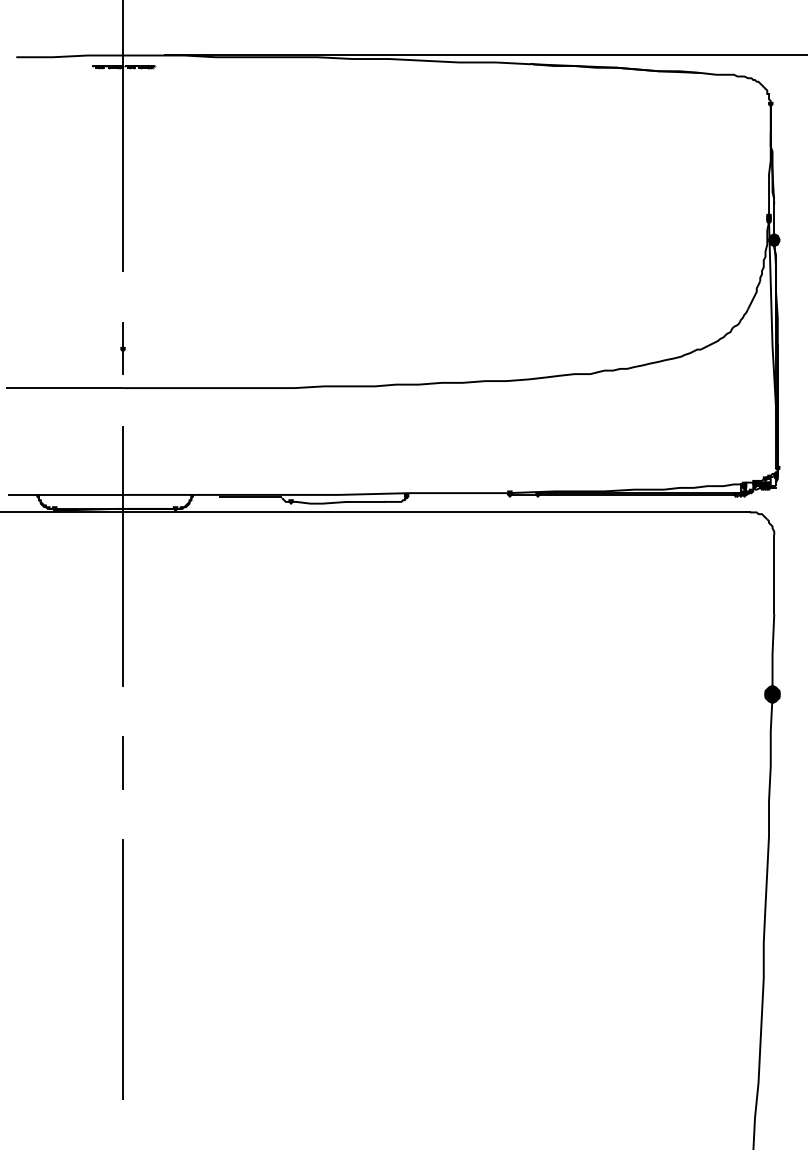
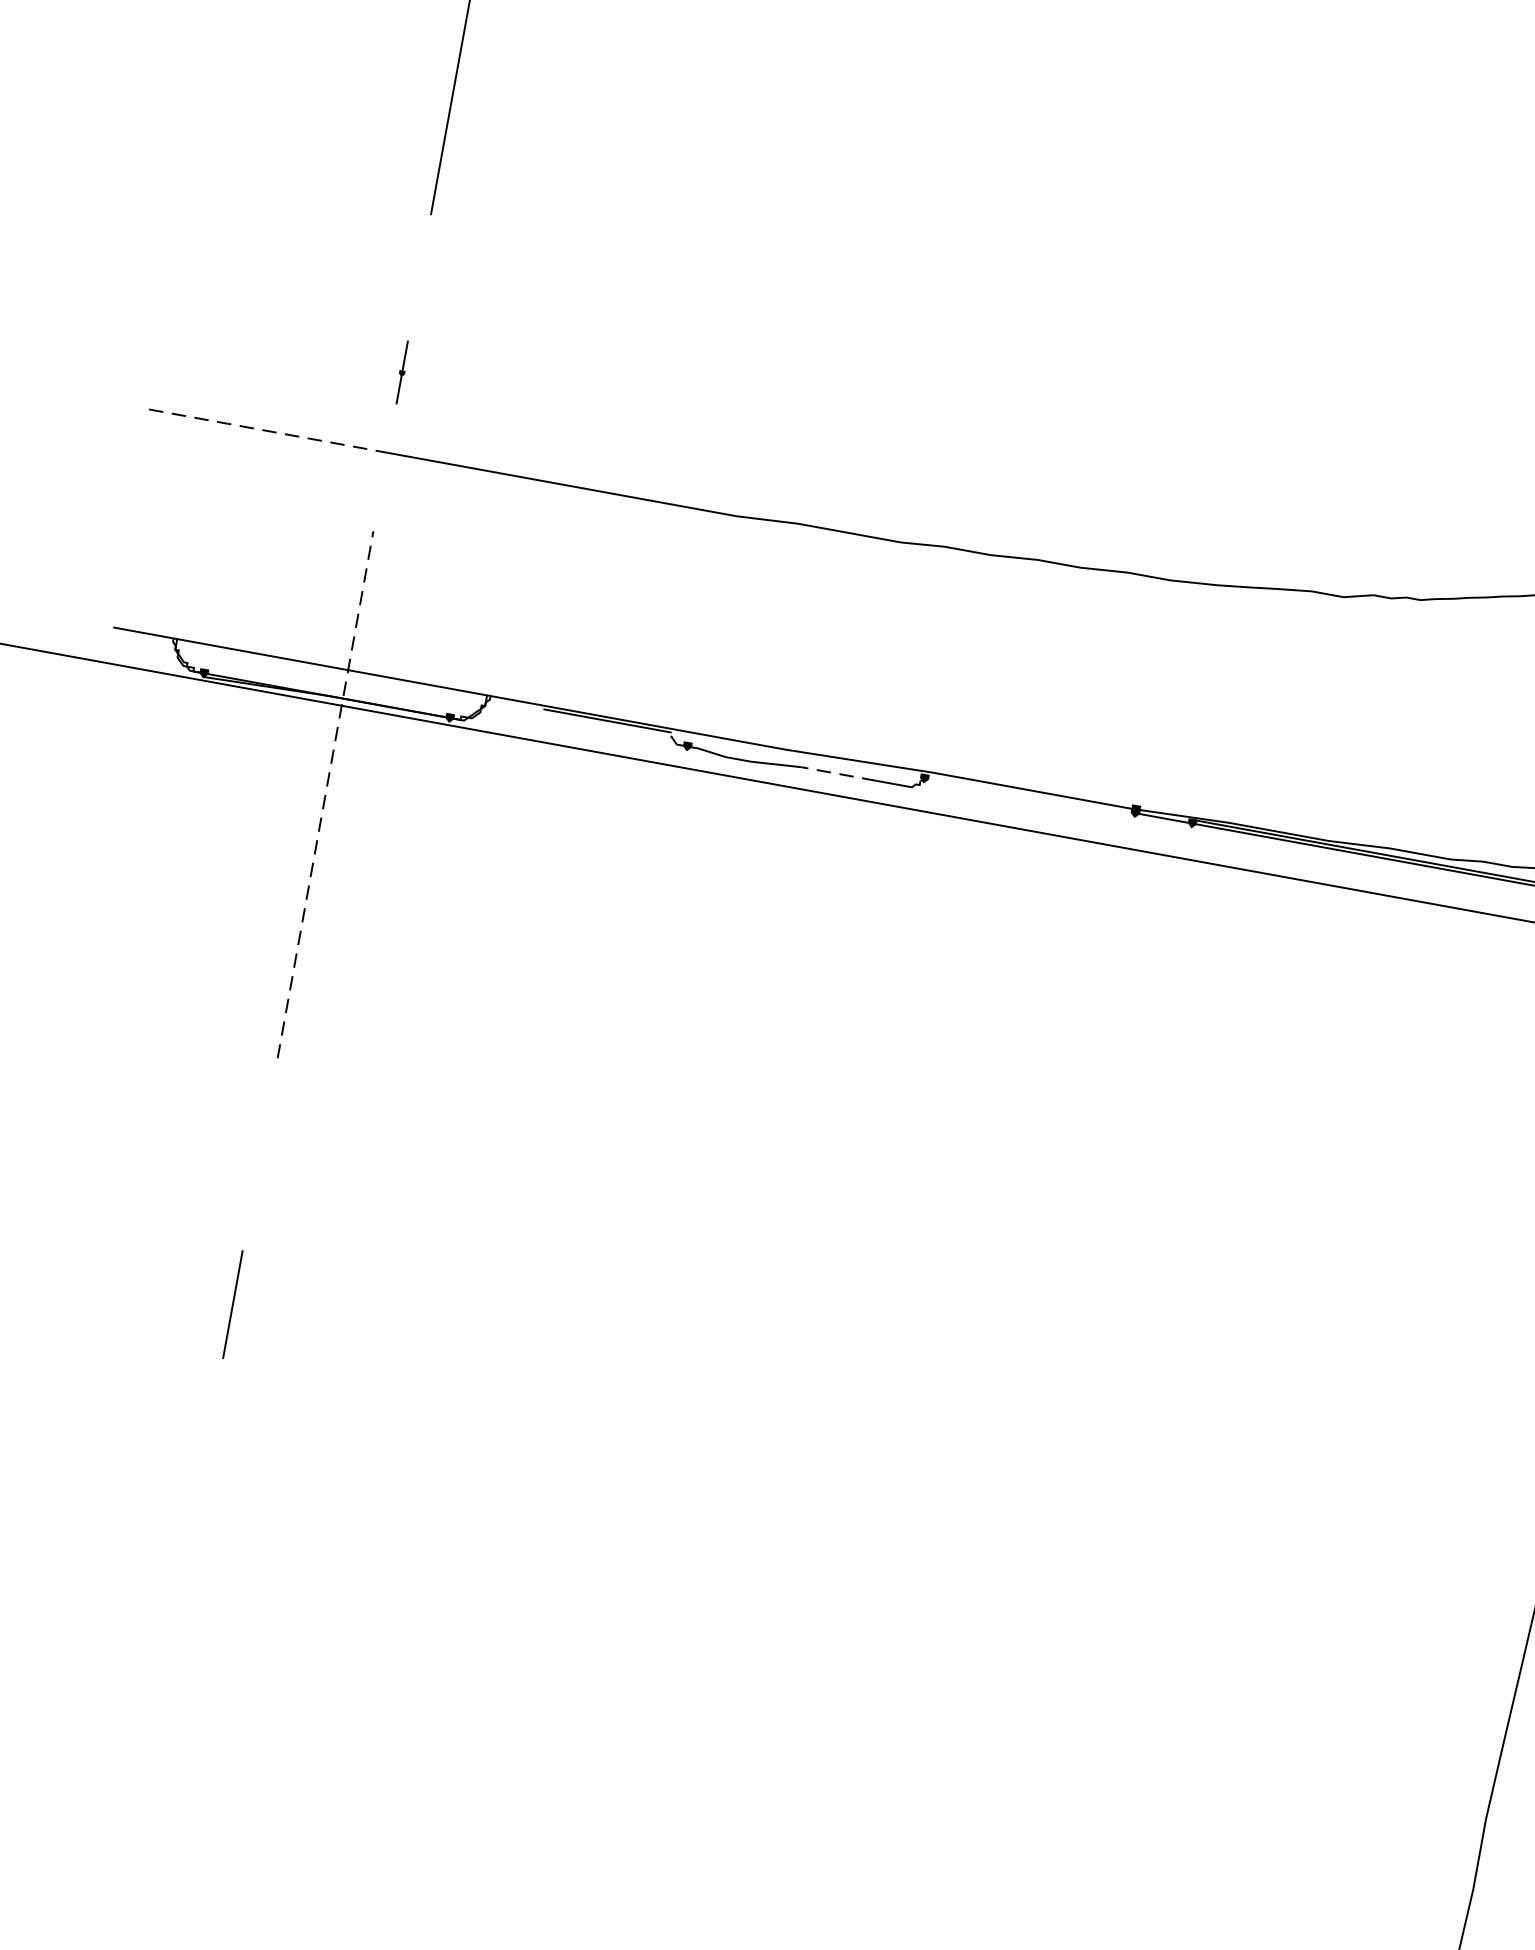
part: (122, 348) -> (401, 372), size x0.6
line: (64, 388) -> (268, 431), solid -> dashed
line: (365, 501) -> (839, 773), solid -> dashed
line: (123, 556) -> (326, 795), solid -> dashed
line: (122, 762) -> (231, 1303), moved
line: (123, 968) -> (174, 1633), removed

